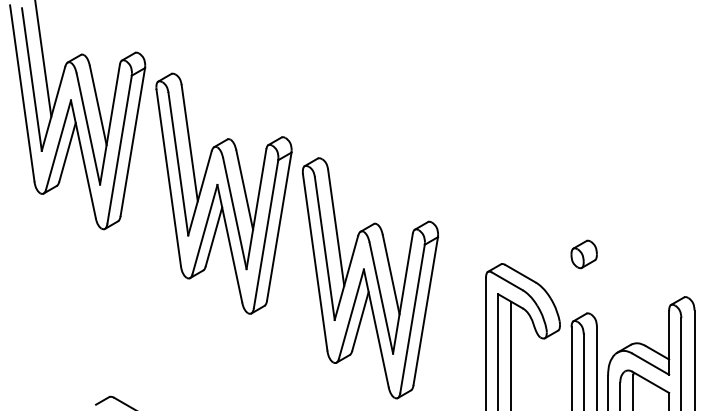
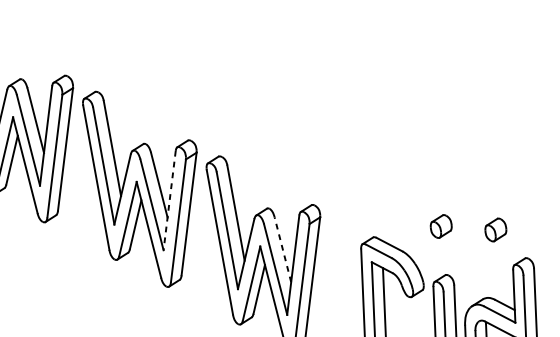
line: (256, 209) -> (169, 200), solid -> dashed
part: (649, 261) -> (495, 230), added
line: (391, 274) -> (283, 249), solid -> dashed

